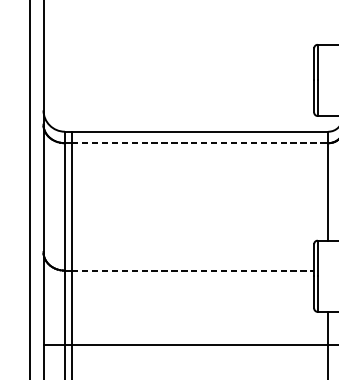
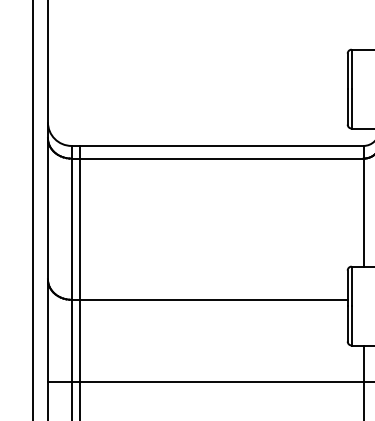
line: (200, 143) -> (221, 158), dashed -> solid
line: (193, 270) -> (214, 299), dashed -> solid

